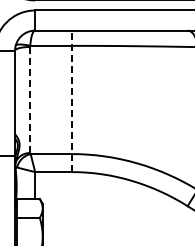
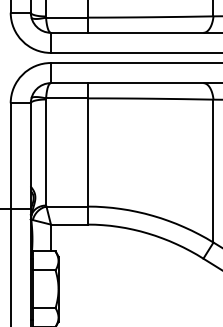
line: (29, 99) -> (45, 152), dashed -> solid
line: (71, 100) -> (87, 153), dashed -> solid

